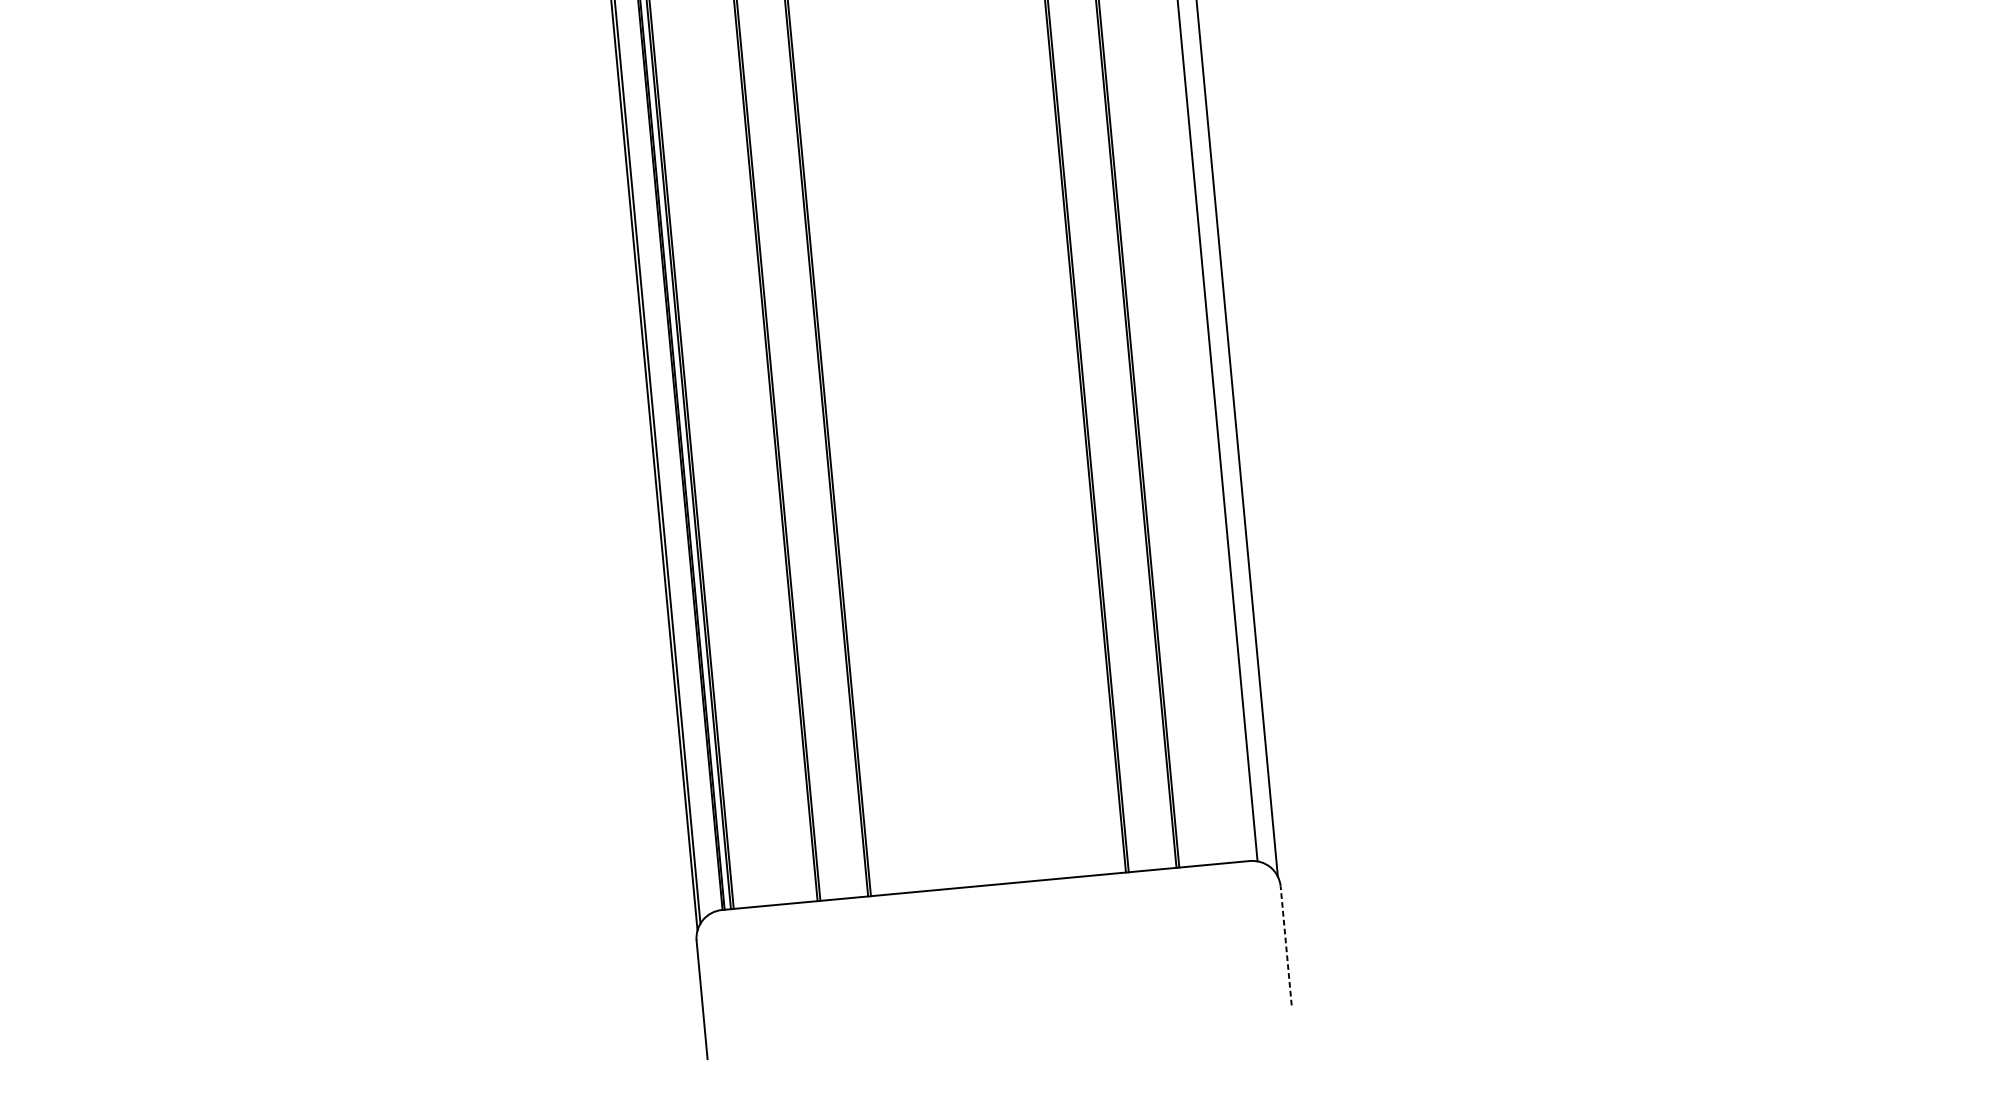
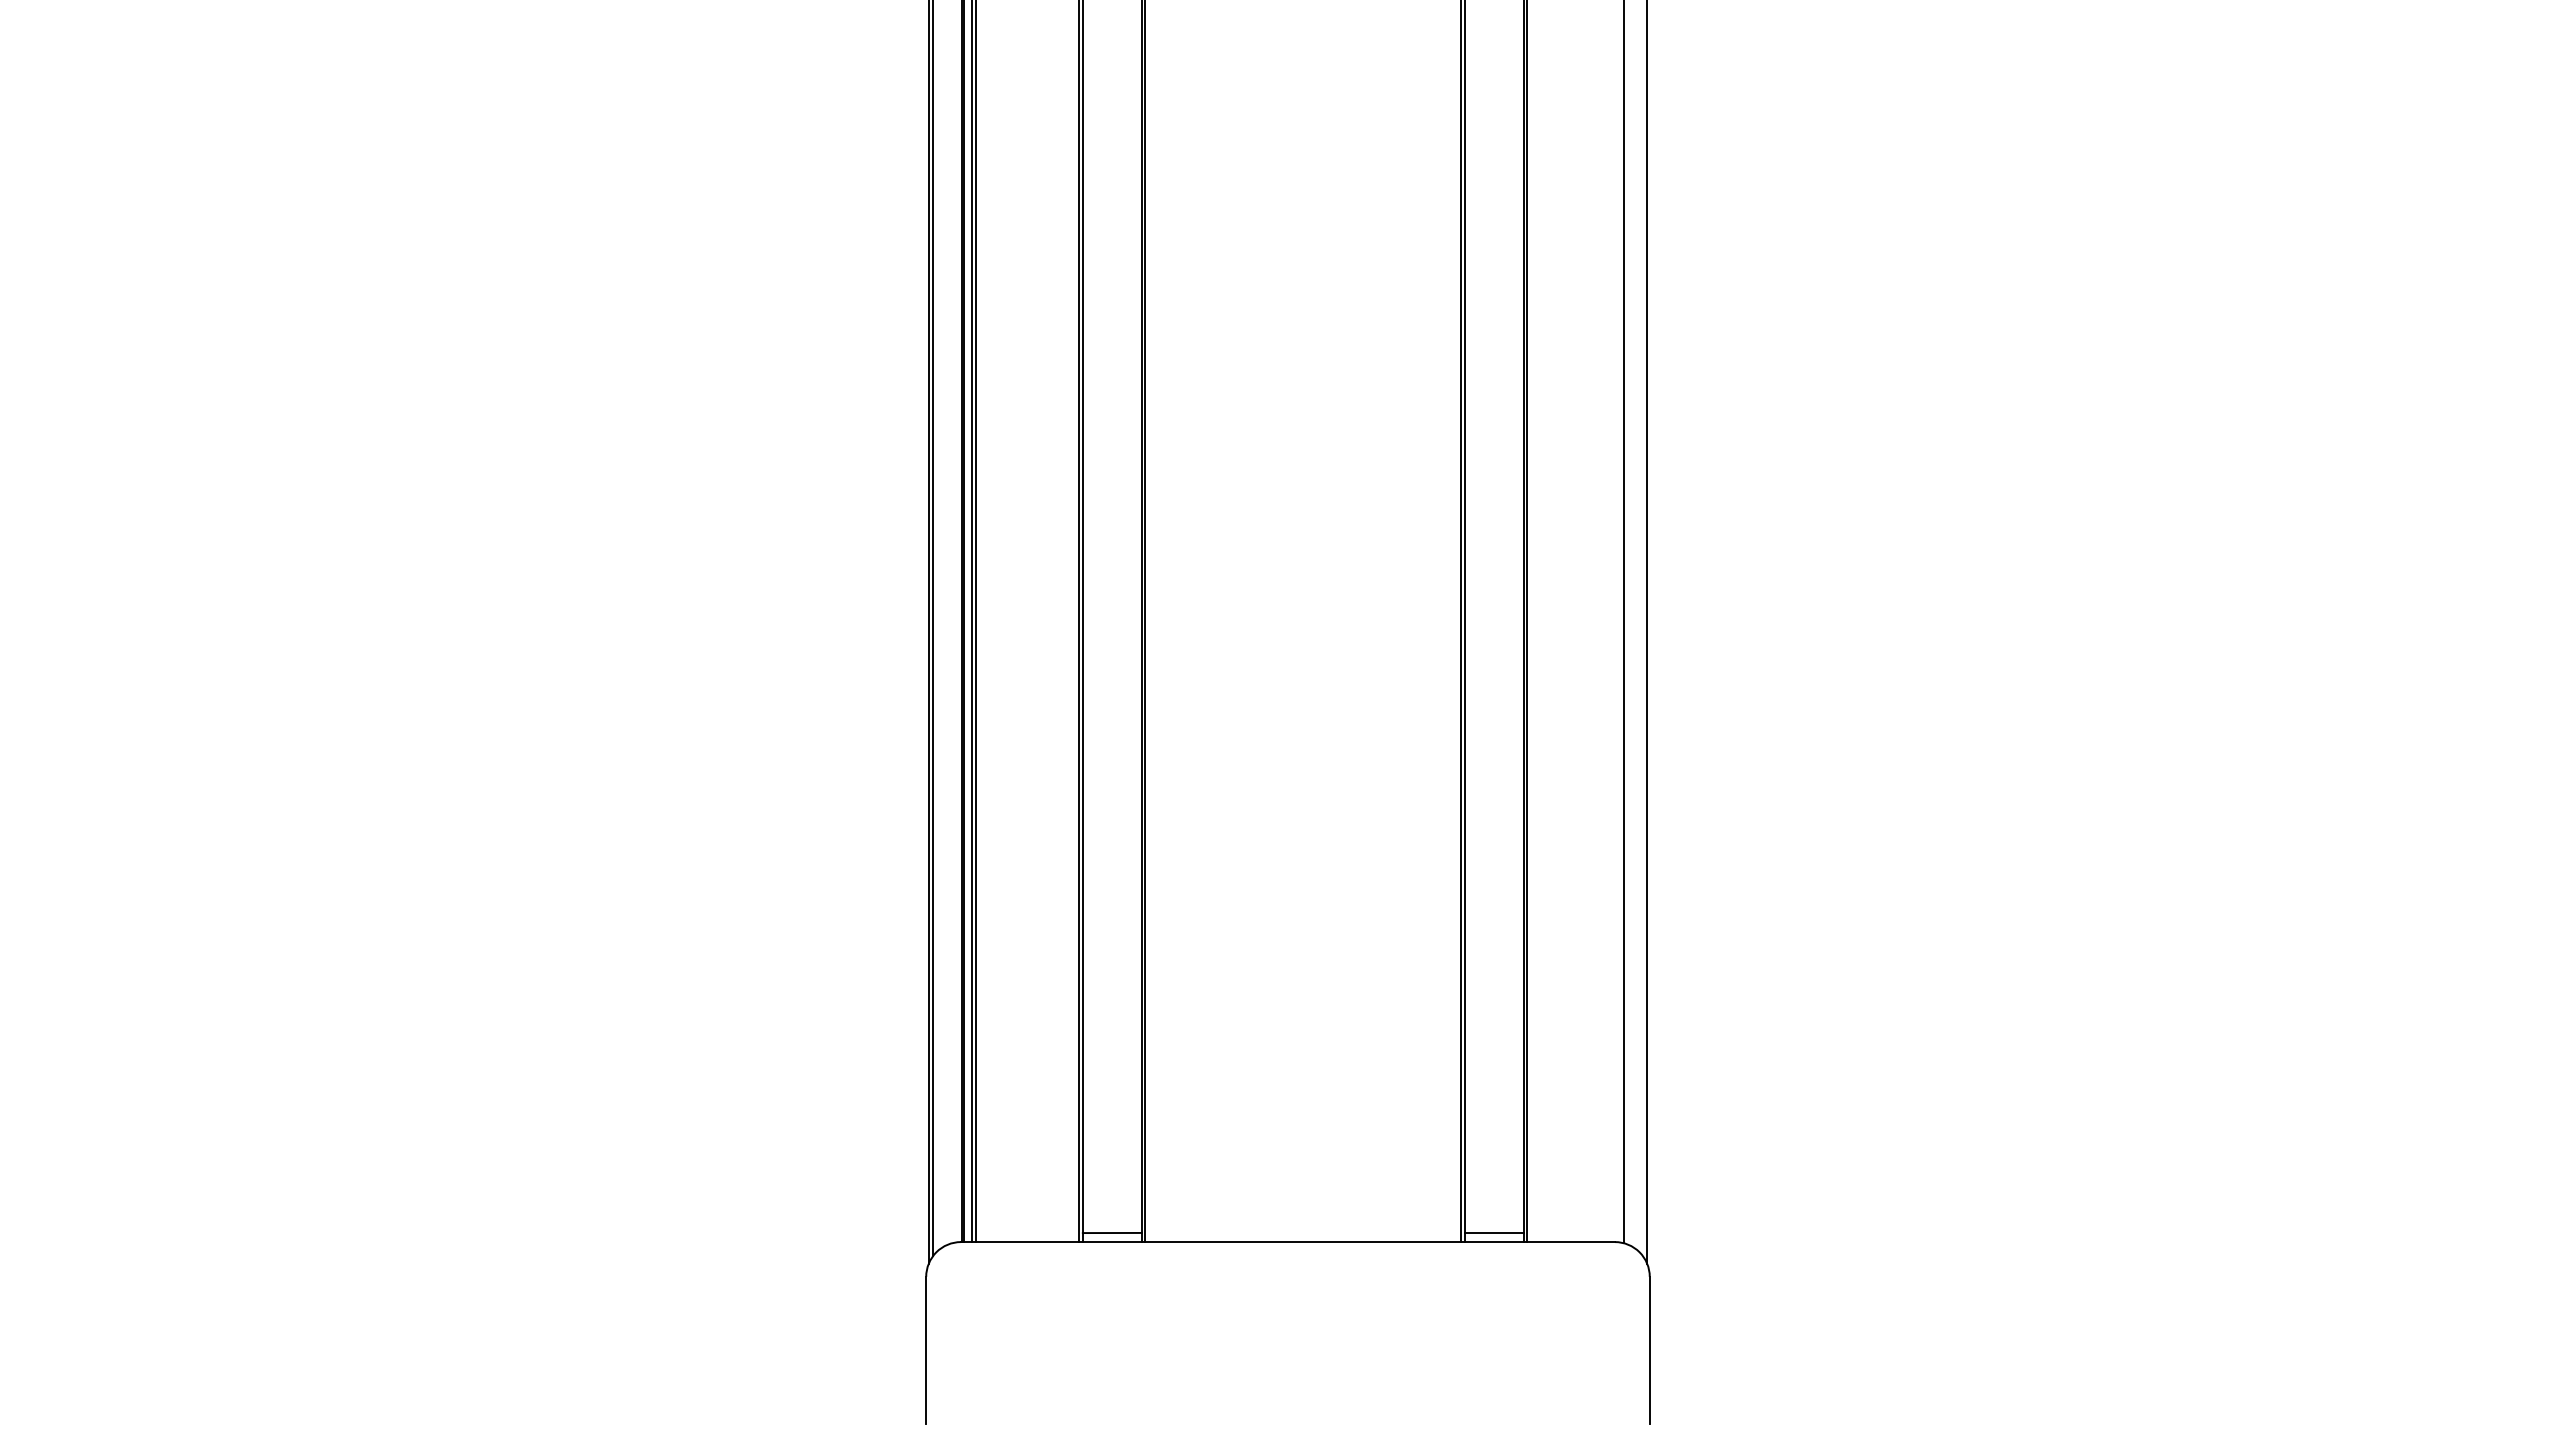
line: (1151, 862) -> (1493, 1232), added
line: (842, 890) -> (1111, 1232), added
line: (1285, 945) -> (1649, 1350), dashed -> solid

